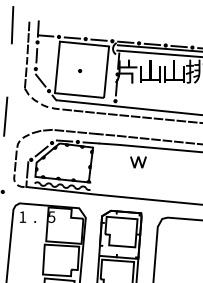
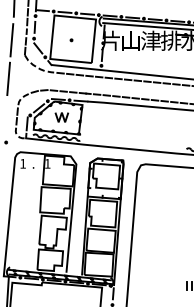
line: (9, 71) -> (11, 40), added
text: (174, 71) -> (151, 40), 山 -> 津
line: (138, 162) -> (61, 117), moved
text: (51, 216) -> (47, 163), 5 -> 1

